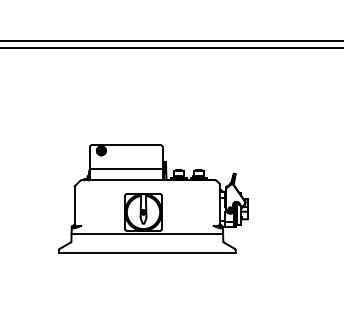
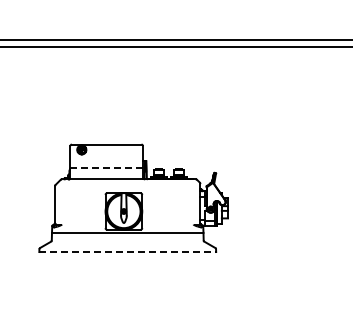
line: (127, 169) -> (107, 168), solid -> dashed
line: (148, 253) -> (128, 252), solid -> dashed

